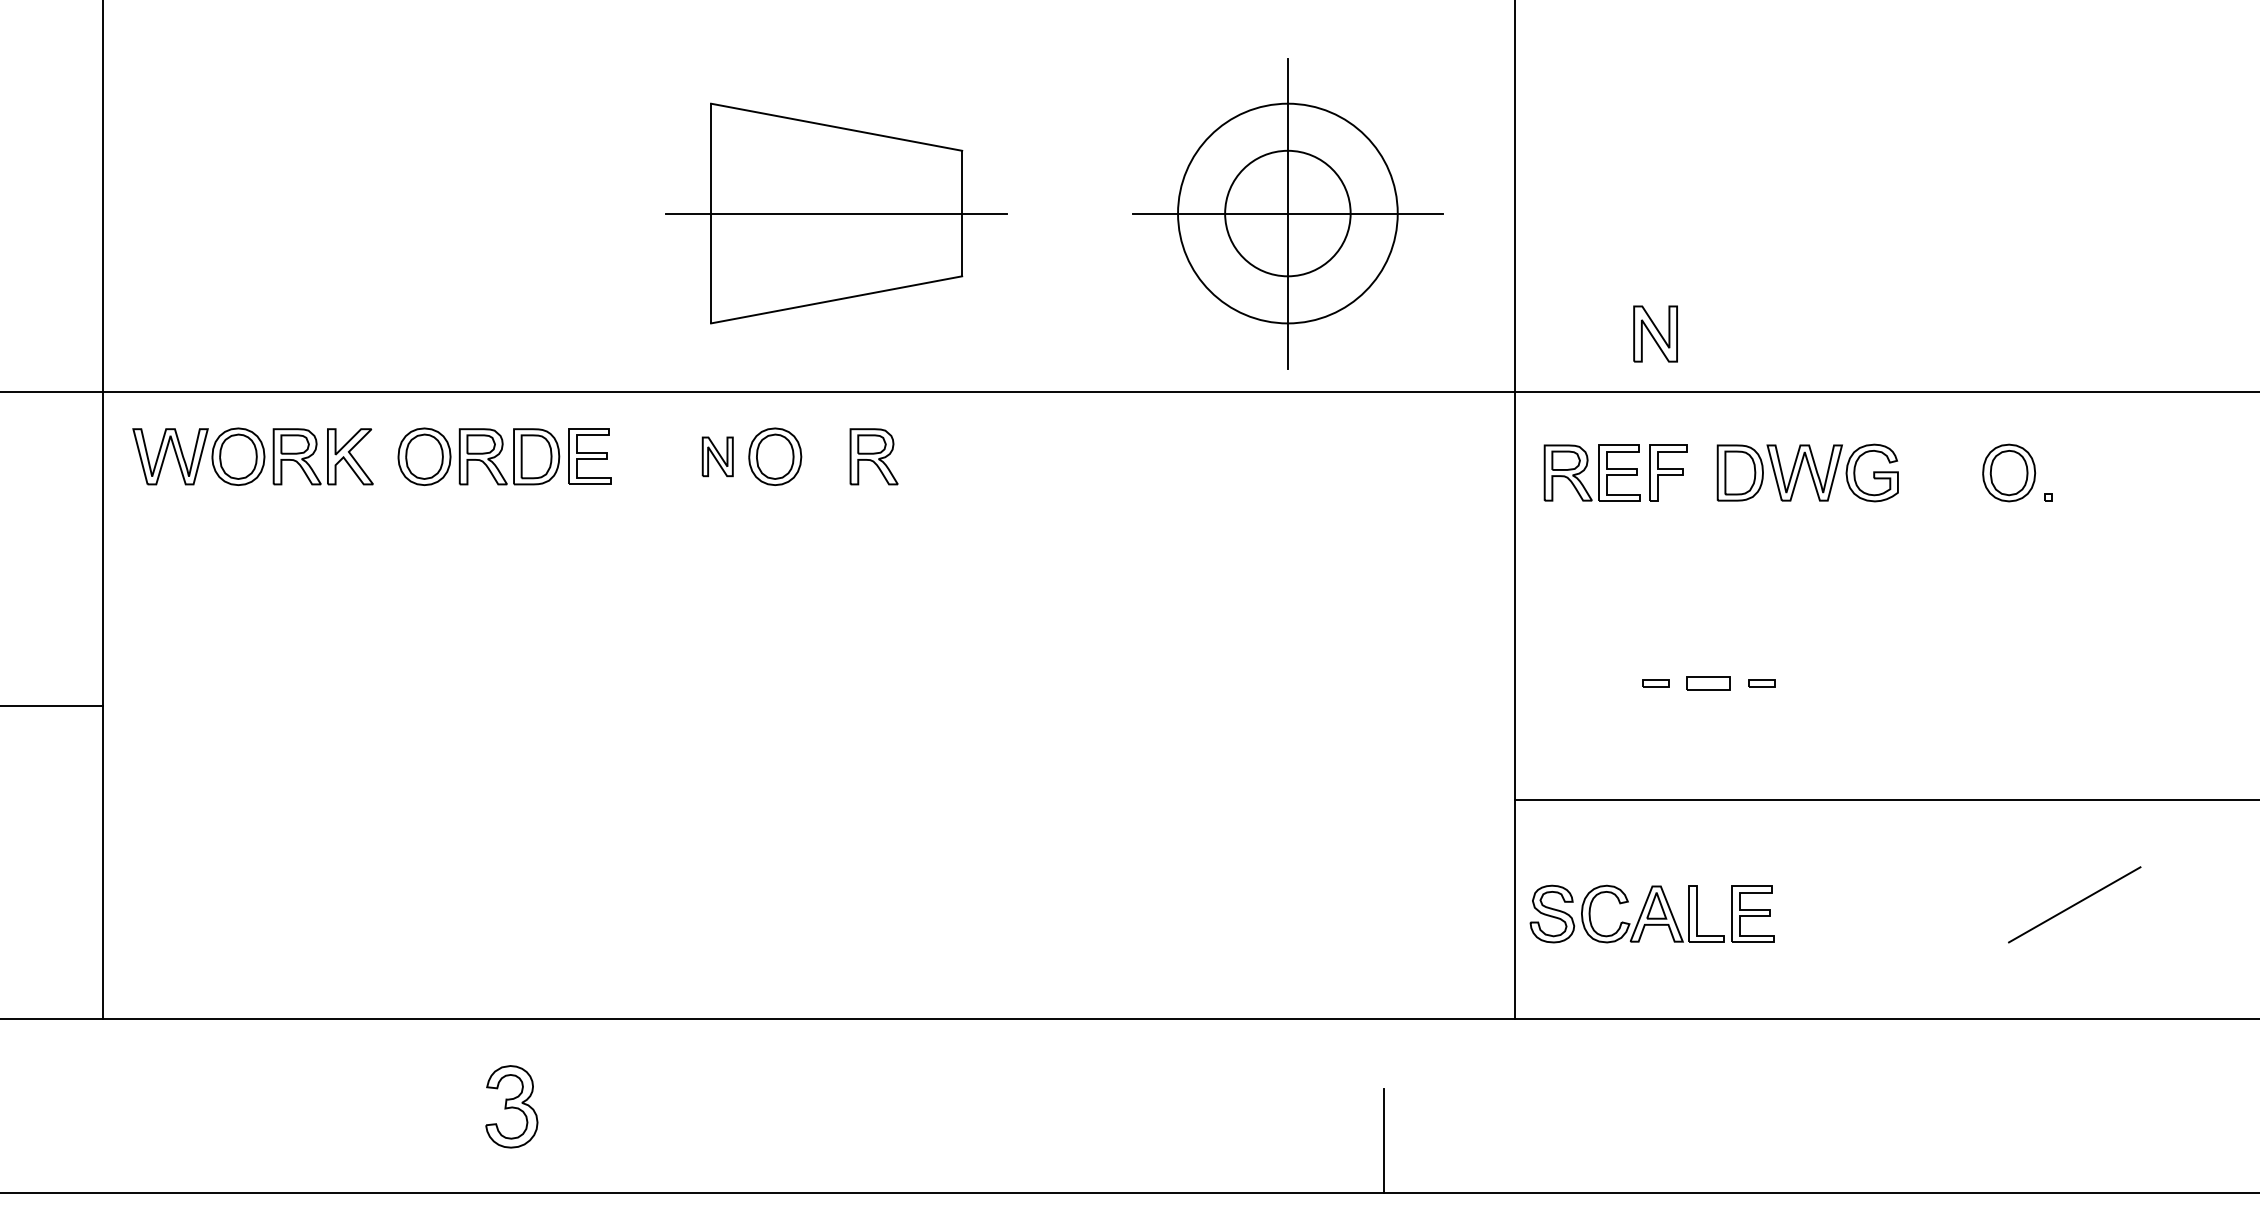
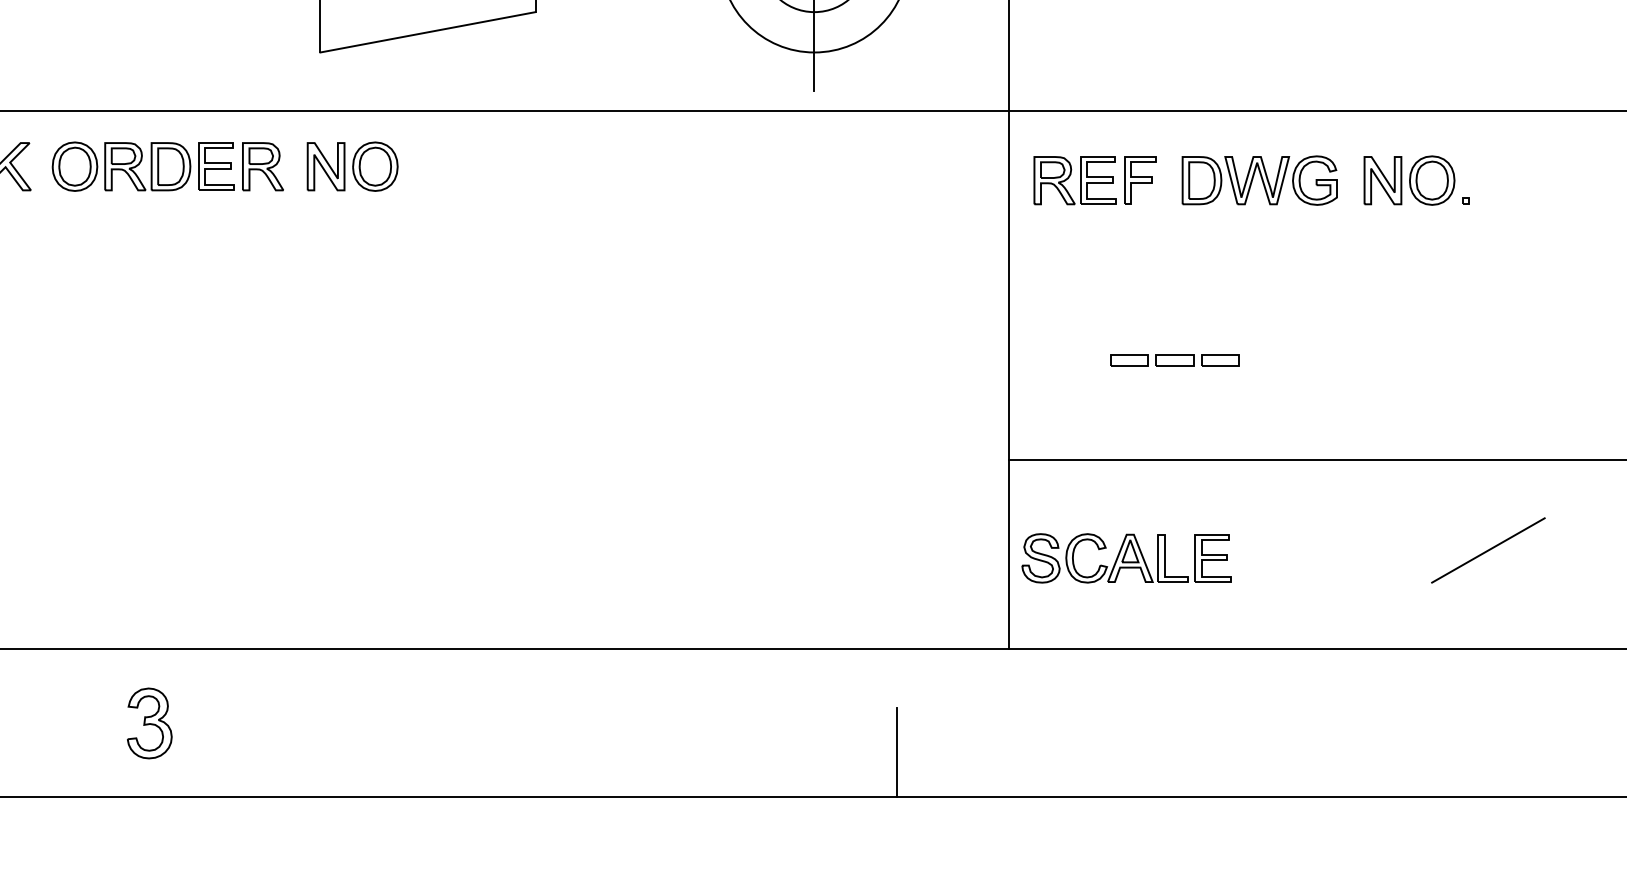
part: (1655, 333) -> (1382, 180), moved
part: (717, 456) -> (325, 166), size x1.43
part: (873, 456) -> (262, 166), moved
part: (1655, 683) -> (1129, 360), size x1.67
part: (1761, 683) -> (1220, 360), size x1.67

